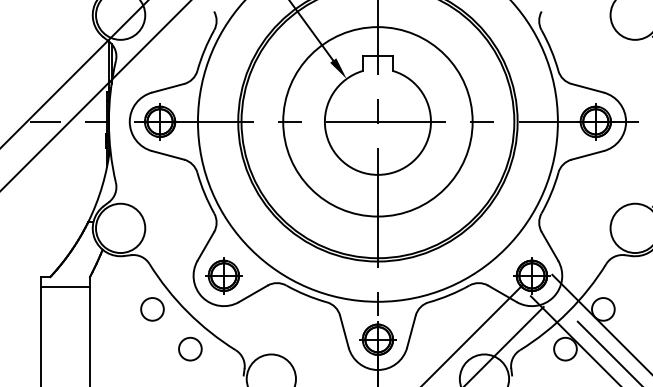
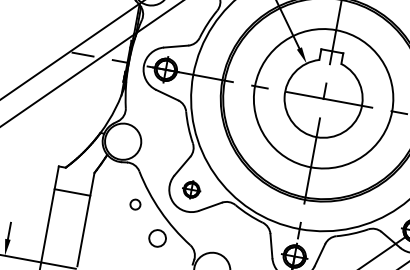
part: (223, 275) -> (191, 189), size x0.7
line: (64, 286) -> (71, 192), moved
circle: (152, 309) -> (135, 204), size x0.6

